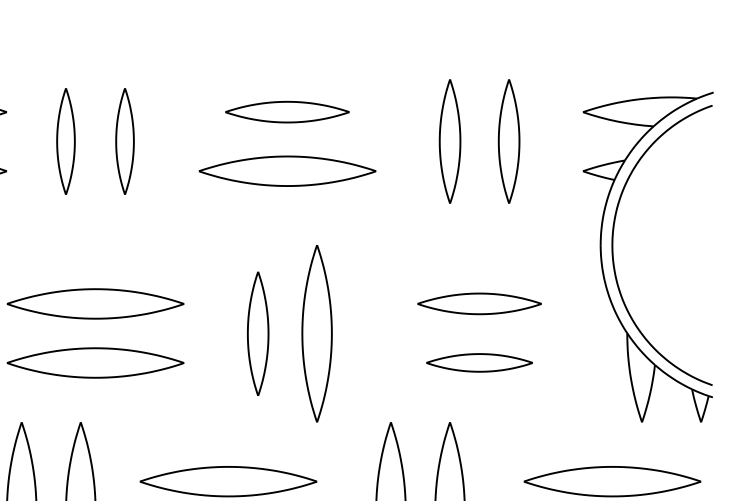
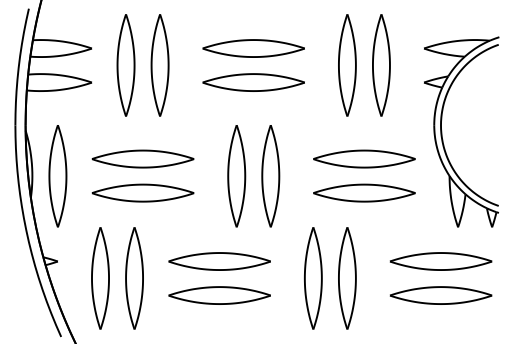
part: (287, 112) -> (253, 48), size x1.43
part: (65, 141) -> (125, 65), size x1.67
part: (124, 141) -> (159, 65), size x1.67
part: (450, 141) -> (347, 65), size x1.43
part: (509, 141) -> (381, 65), size x1.43
part: (479, 302) -> (364, 158), size x1.43
part: (257, 334) -> (236, 176), size x1.43
part: (479, 361) -> (364, 192), size x1.67

